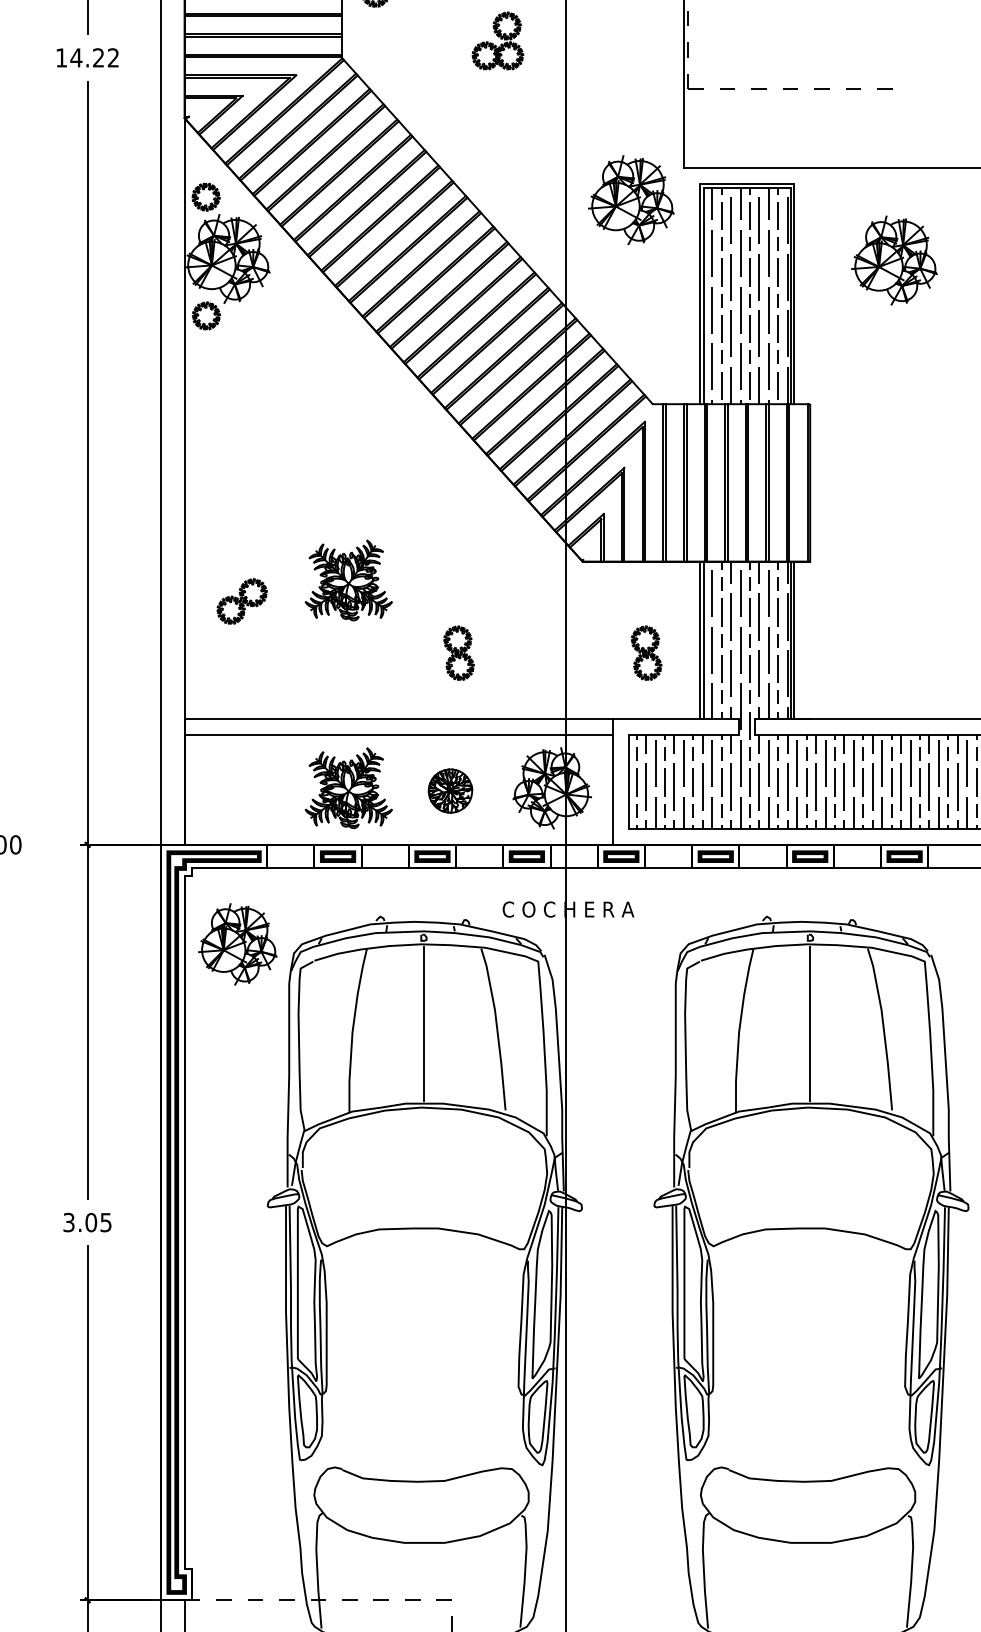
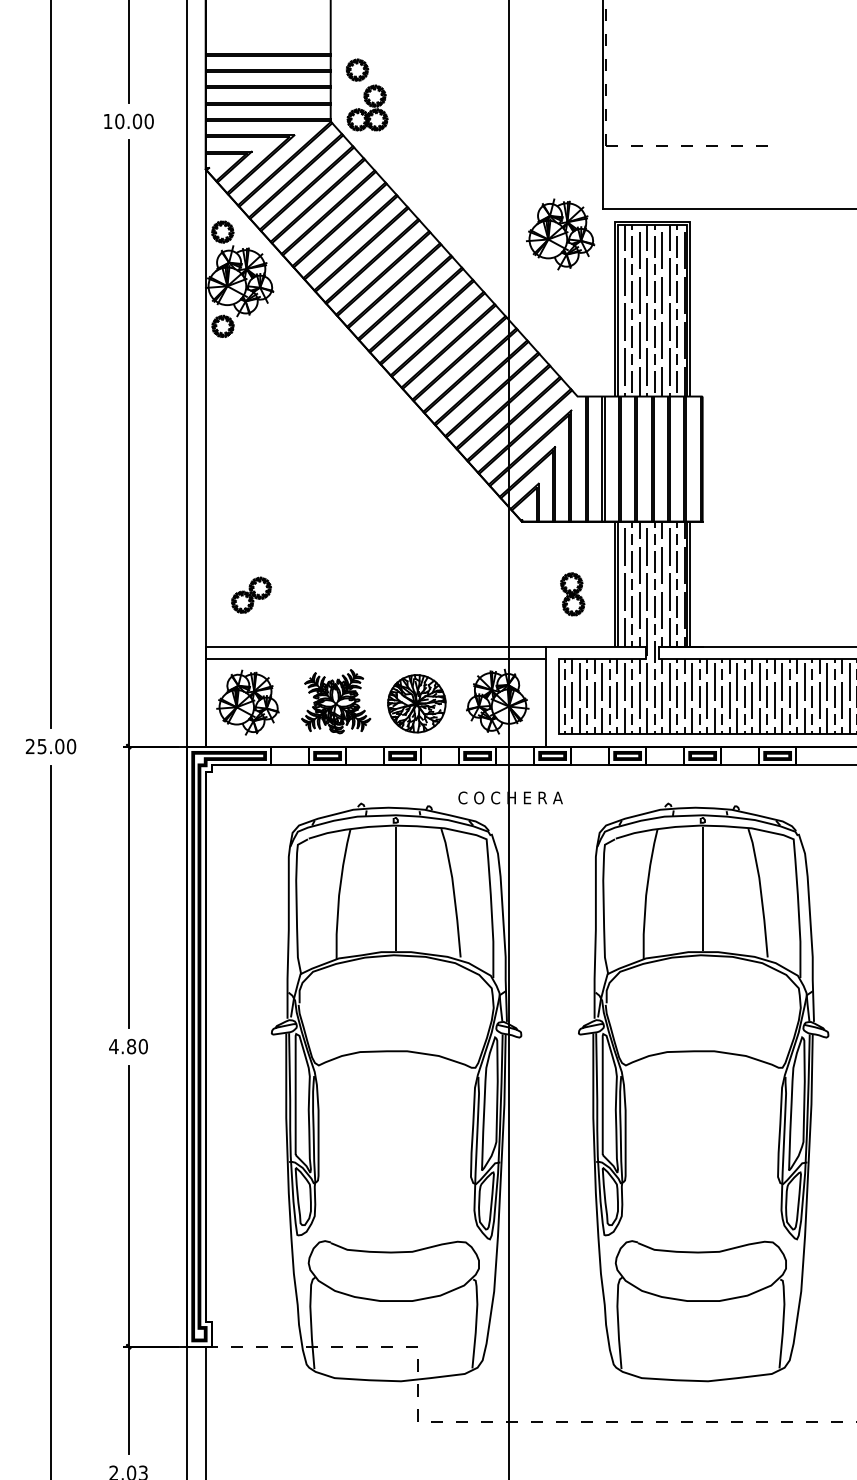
part: (497, 40) -> (367, 107), moved
text: (93, 57) -> (133, 121), 14.22 -> 10.00
part: (894, 260) -> (769, 282), removed
part: (349, 580) -> (336, 536), removed
part: (242, 600) -> (251, 594), moved
part: (458, 653) -> (423, 594), removed
part: (449, 790) -> (416, 703), size x1.67
part: (237, 944) -> (247, 702), moved
text: (87, 1222) -> (128, 1046), 3.05 -> 4.80

